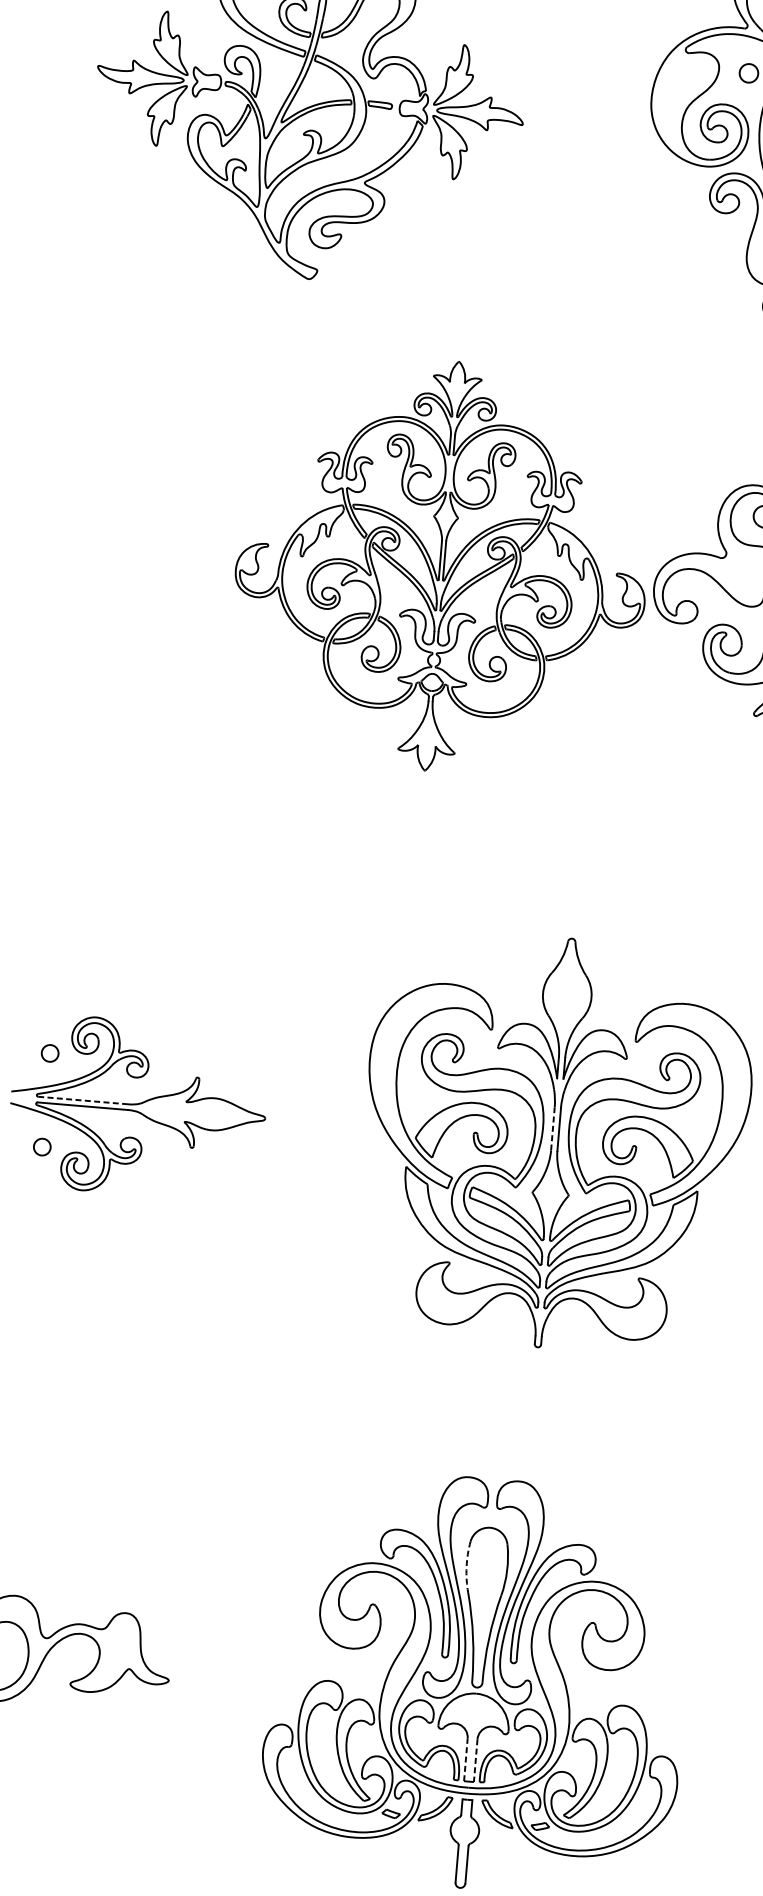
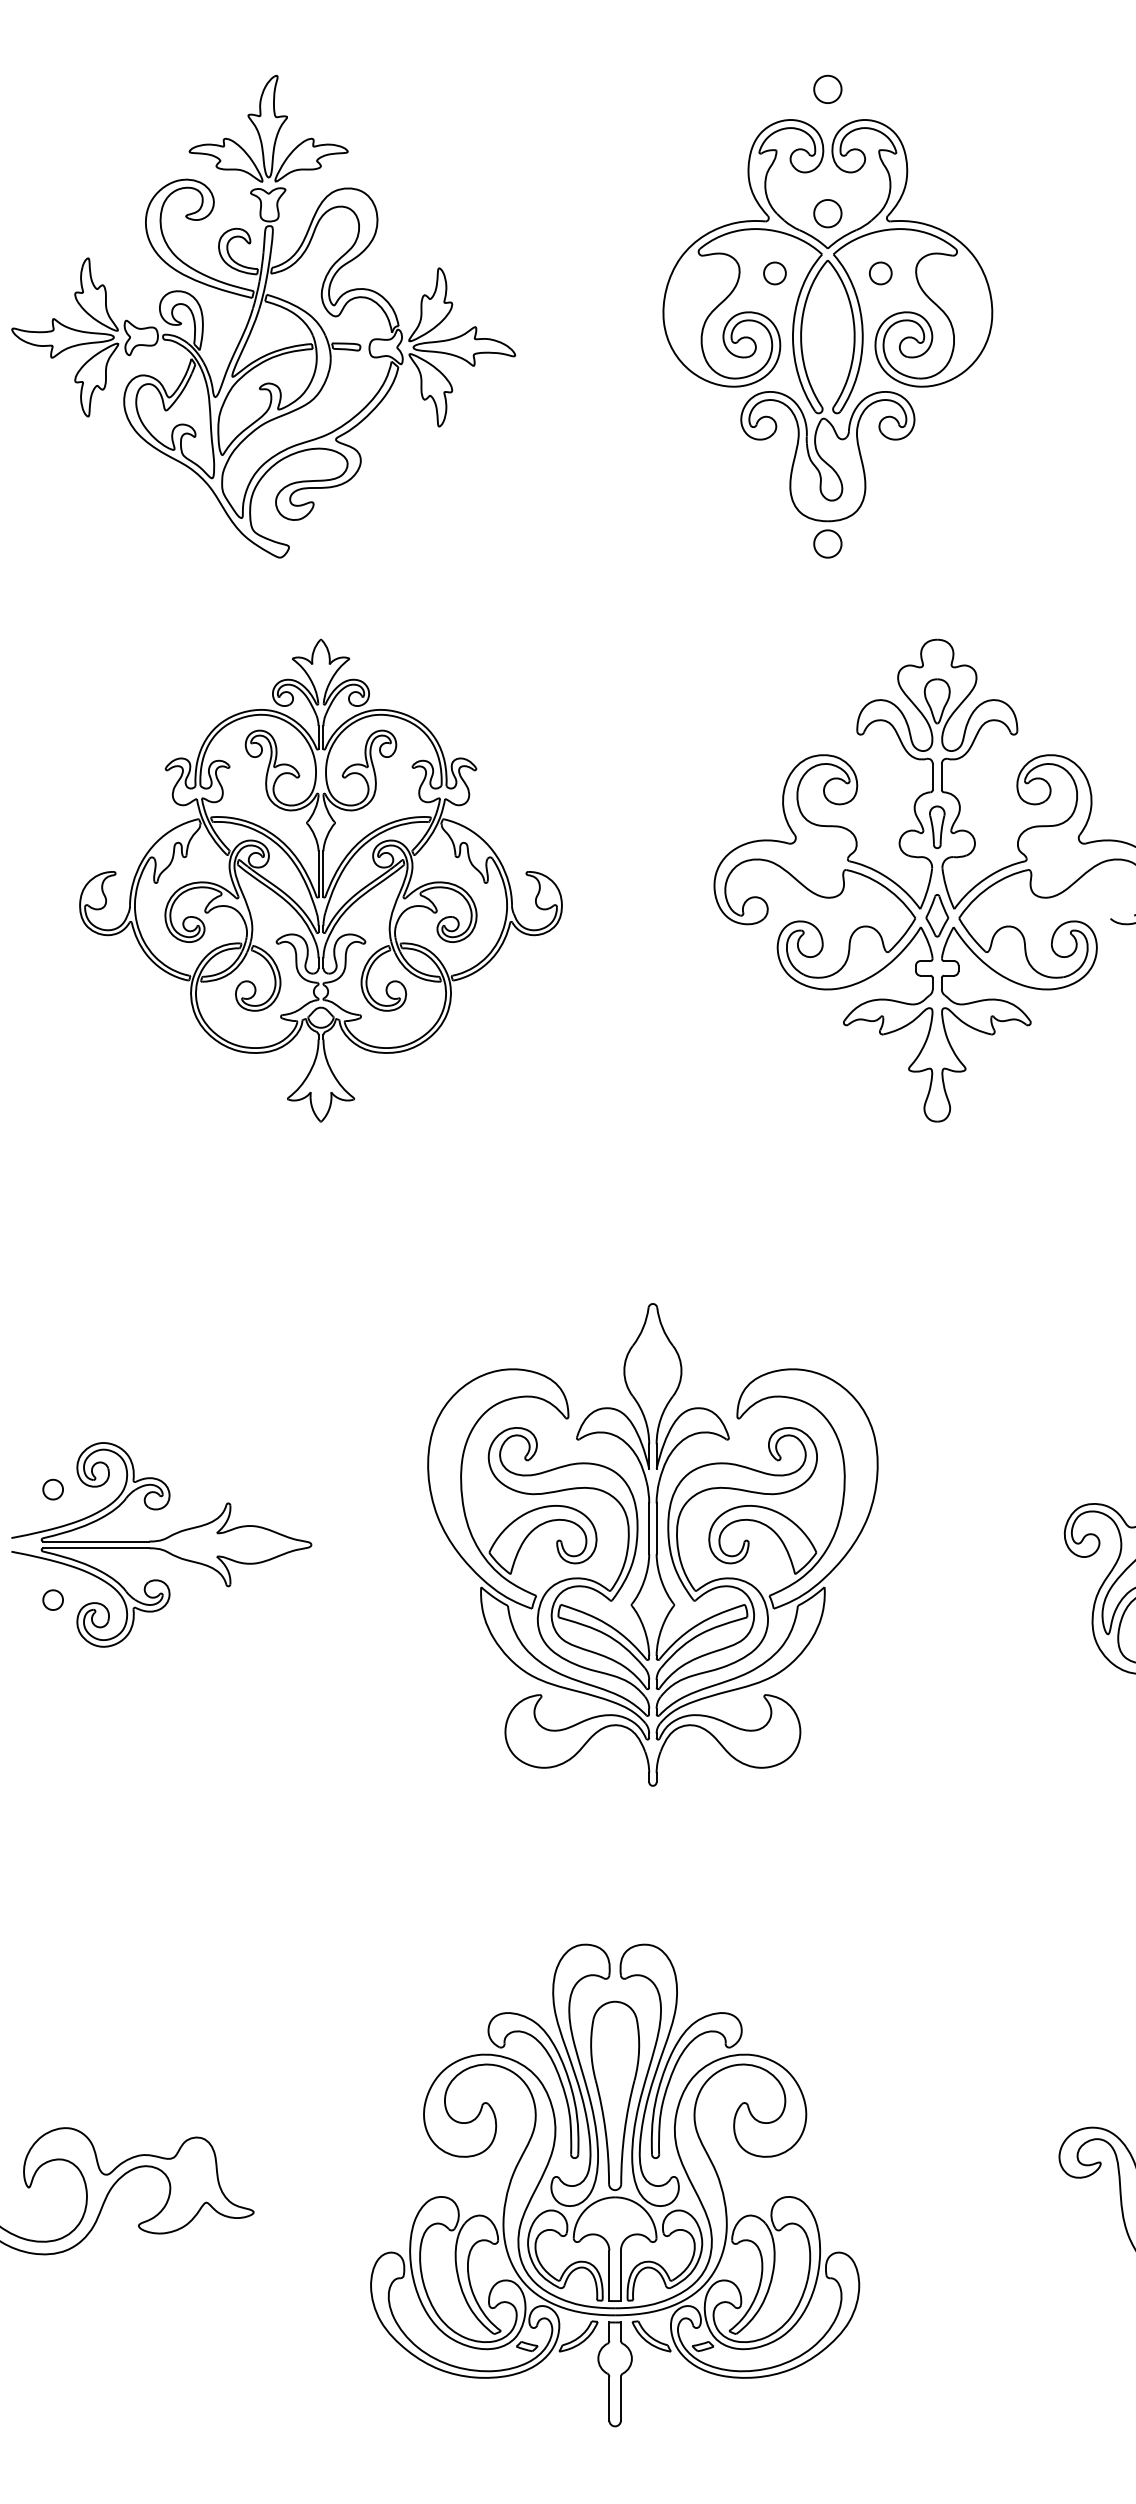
part: (441, 566) -> (320, 880), moved
line: (83, 1100) -> (96, 1541), dashed -> solid
line: (553, 1128) -> (649, 1528), dashed -> solid
arc: (466, 1567) -> (591, 2050), dashed -> solid
line: (466, 1759) -> (609, 2275), dashed -> solid
line: (475, 1761) -> (620, 2276), dashed -> solid

